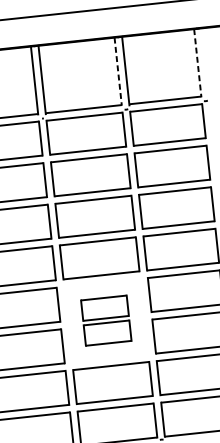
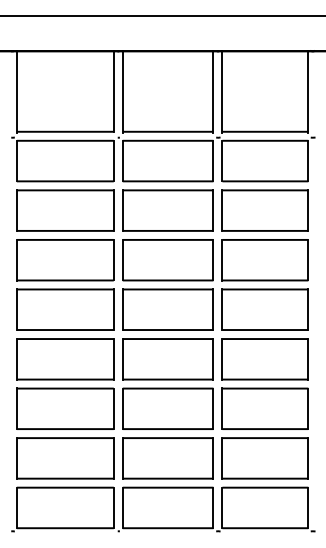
line: (197, 63) -> (308, 92), dashed -> solid
line: (118, 71) -> (213, 91), dashed -> solid
part: (105, 320) -> (167, 383), size x1.67

